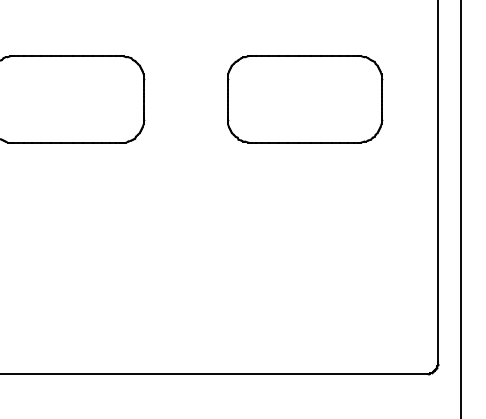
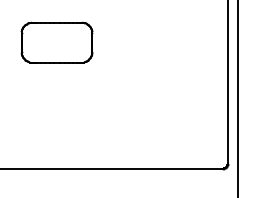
part: (304, 99) -> (166, 42), removed

